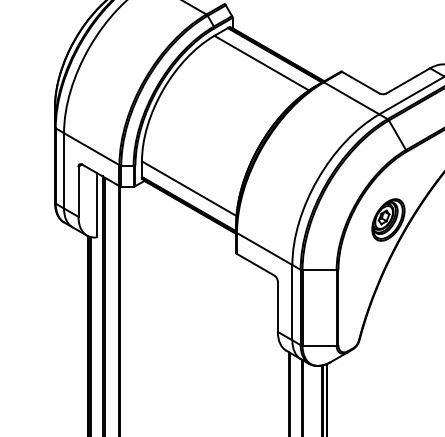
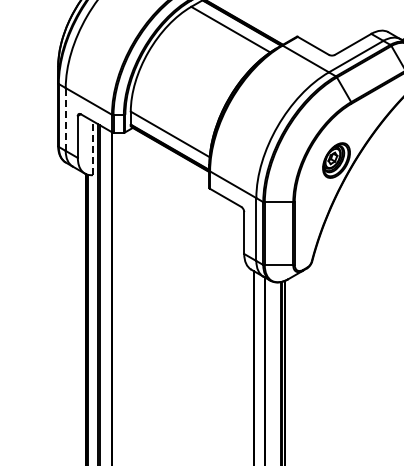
line: (63, 170) -> (65, 119), solid -> dashed
line: (96, 205) -> (92, 148), solid -> dashed

